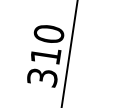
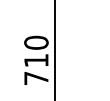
text: (42, 77) -> (36, 78), 310 -> 710

